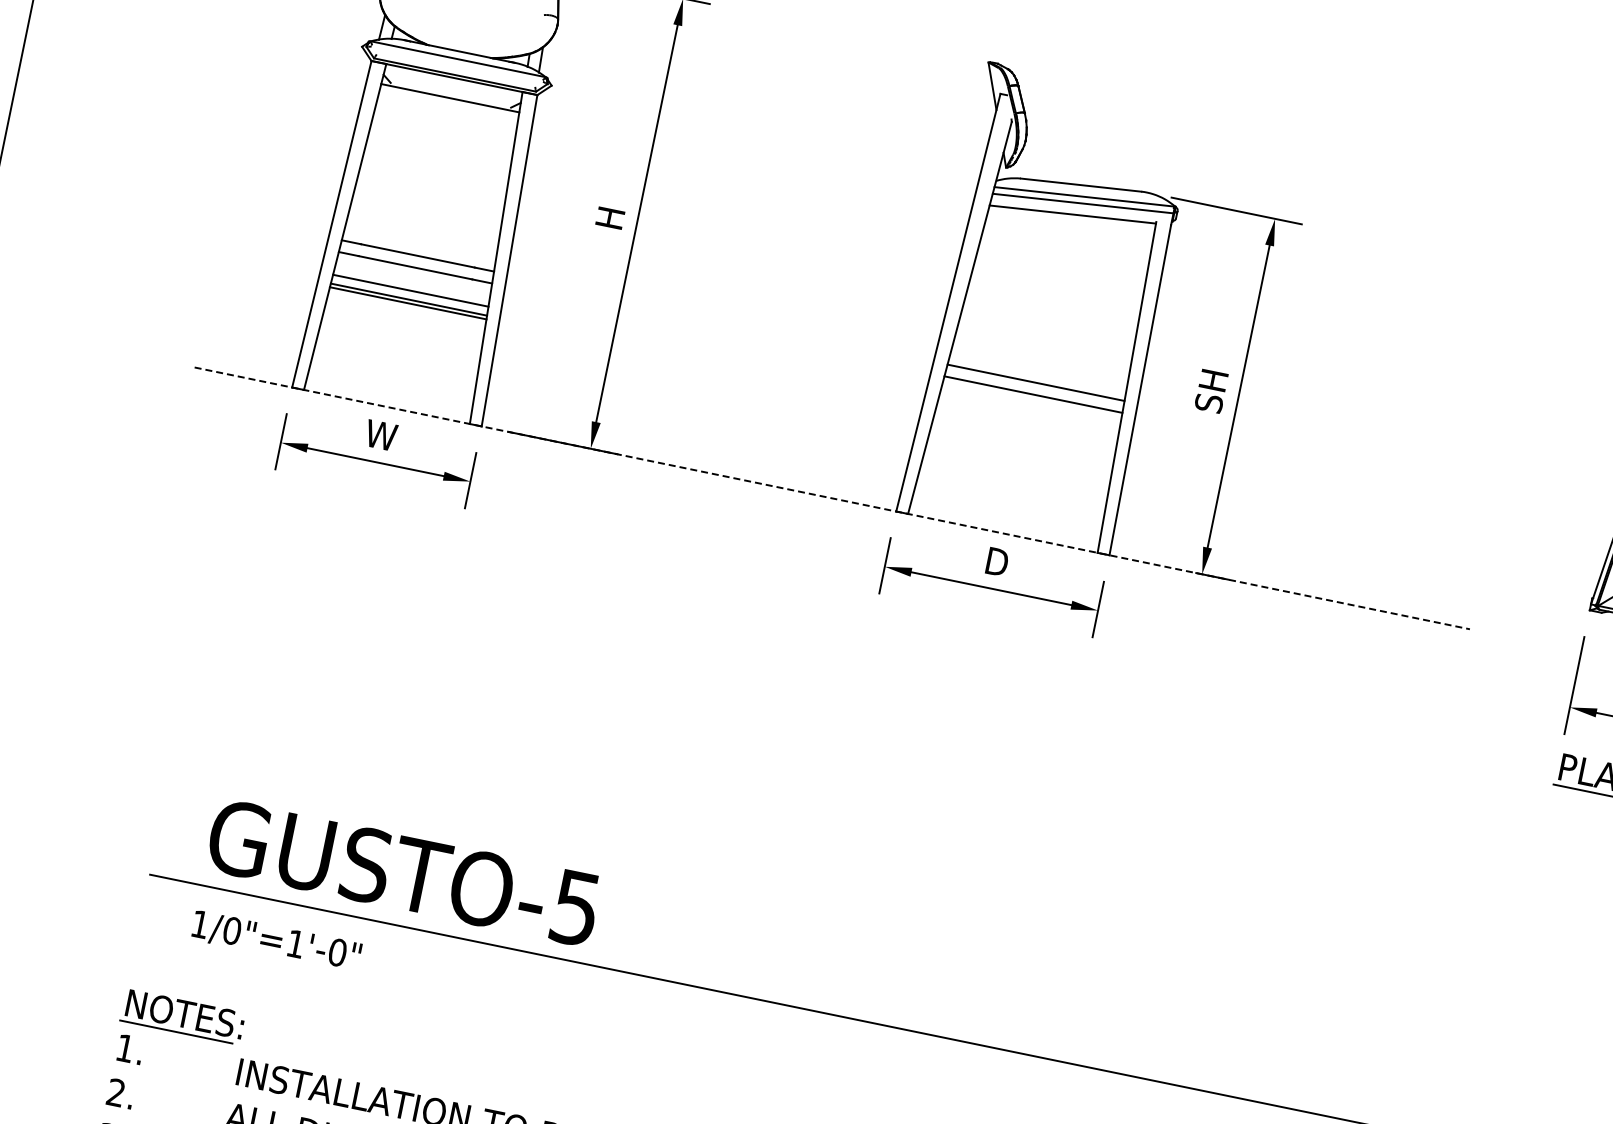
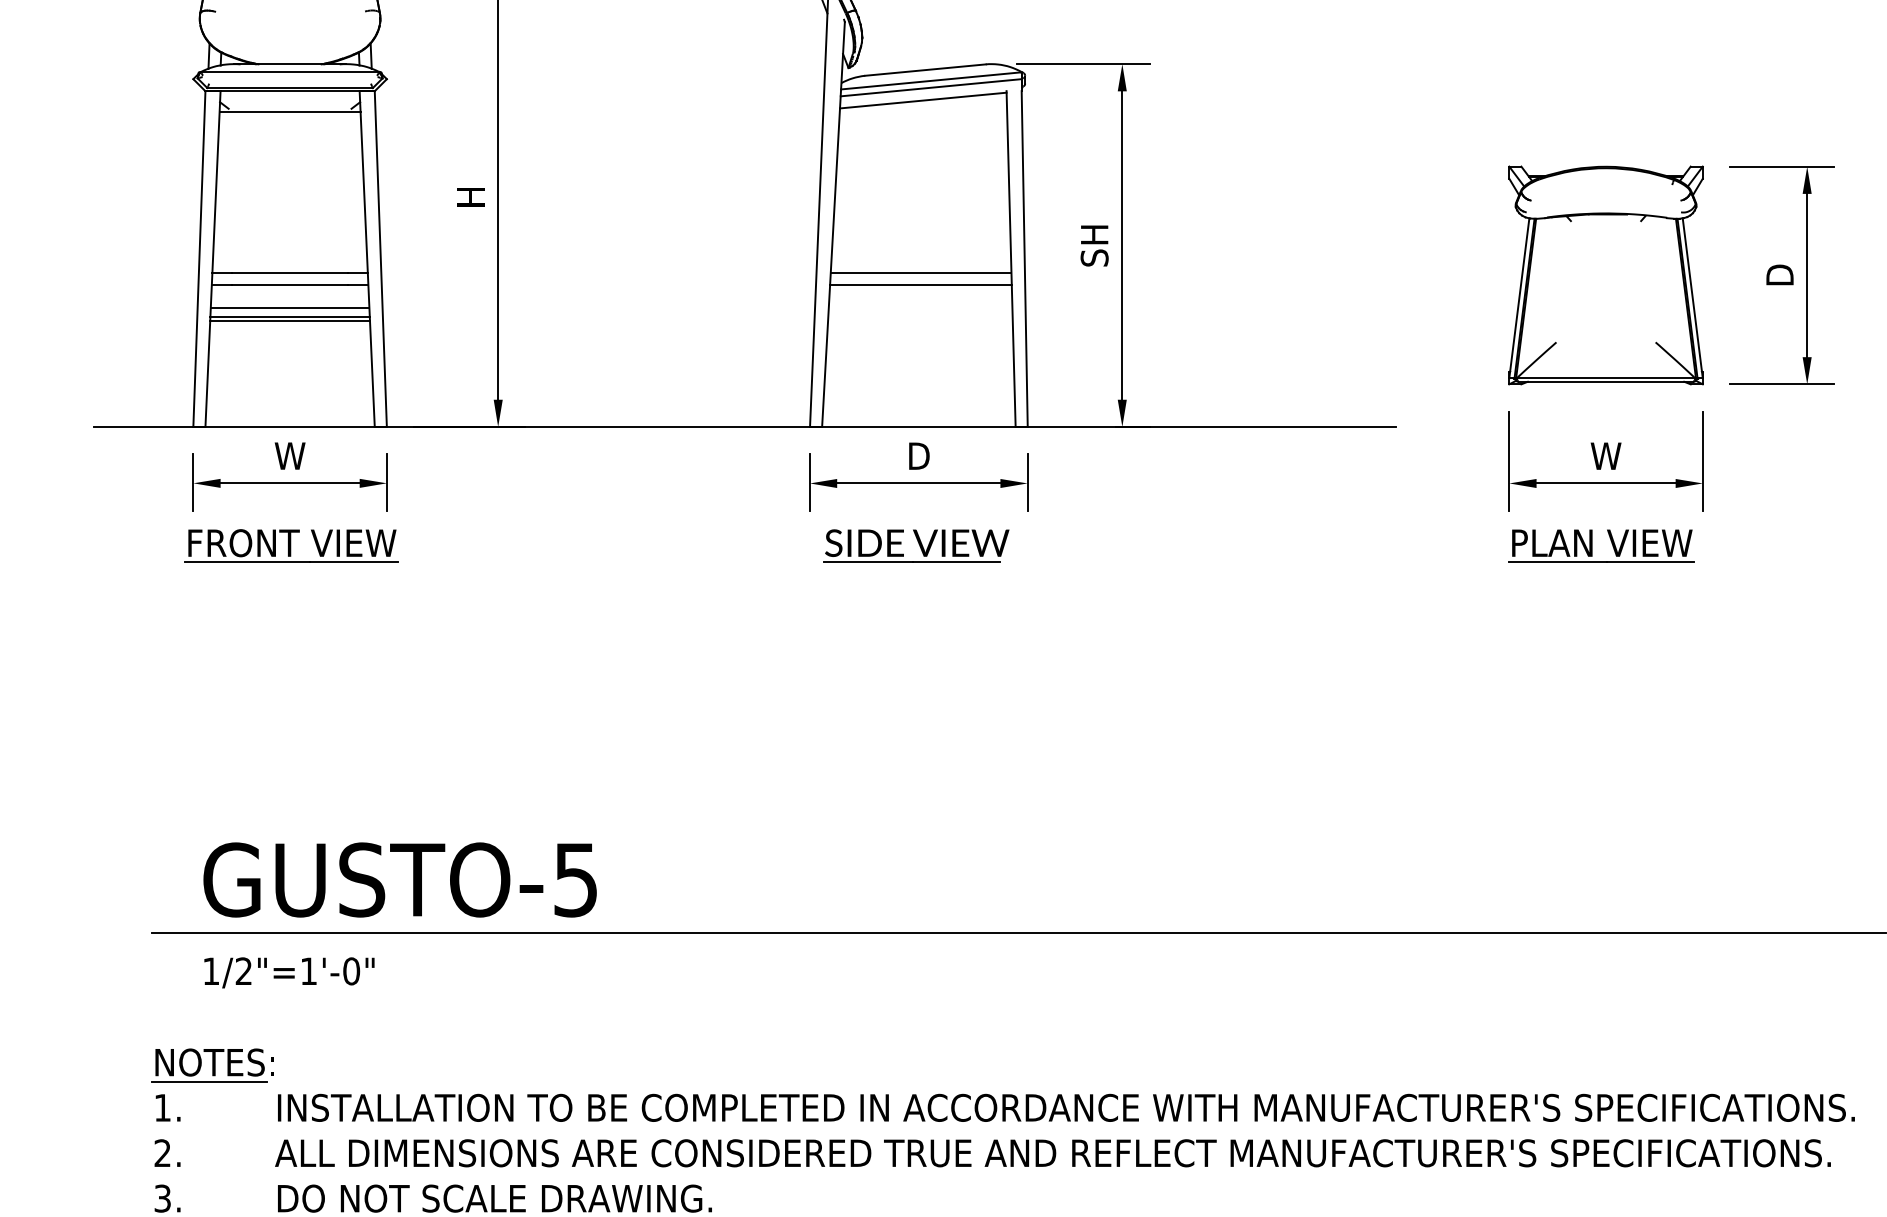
line: (832, 497) -> (744, 426), dashed -> solid
part: (364, 523) -> (291, 545), added
part: (976, 649) -> (916, 545), added
text: (231, 930) -> (243, 971), 1/0"=1'-0" -> 1/2"=1'-0"

